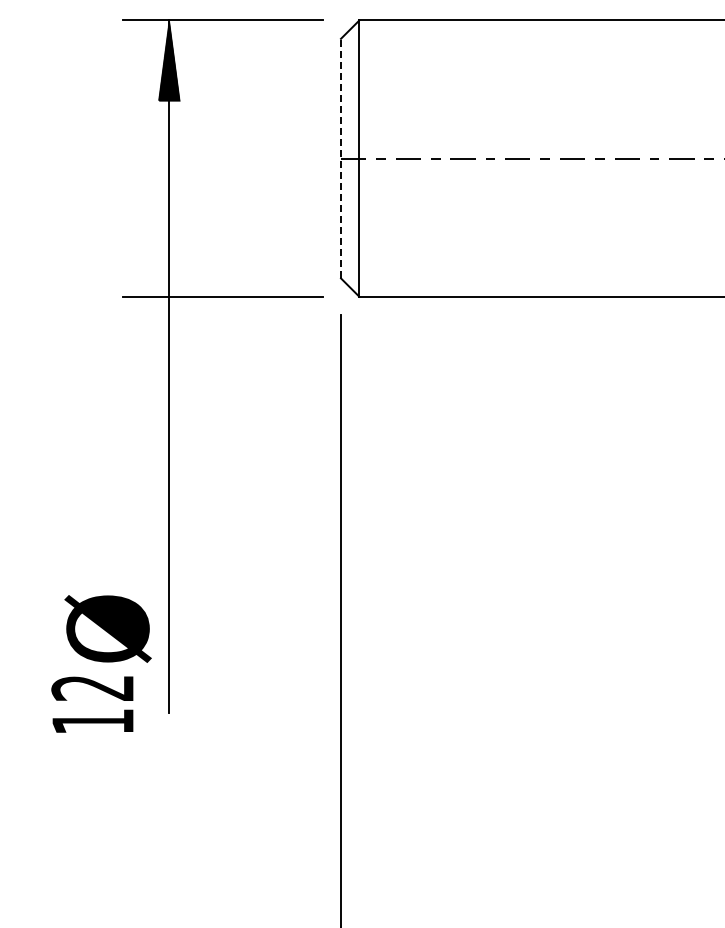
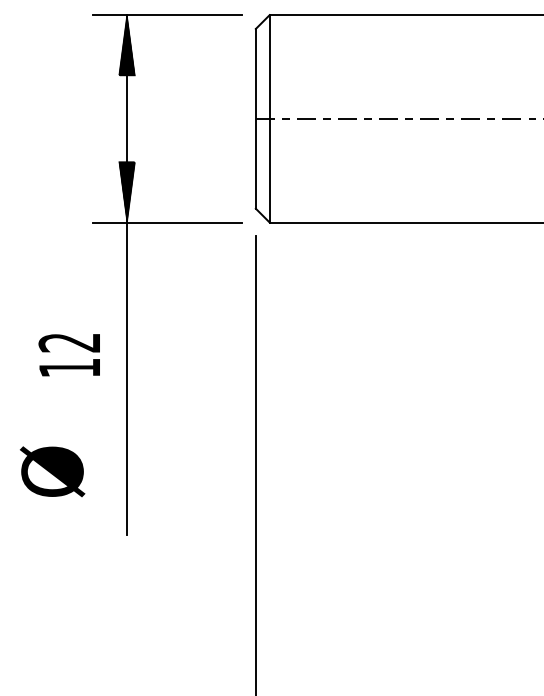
line: (340, 158) -> (255, 118), dashed -> solid
hatch: (168, 256) -> (126, 192), added
text: (107, 628) -> (52, 471), moved
text: (92, 704) -> (69, 355), moved

